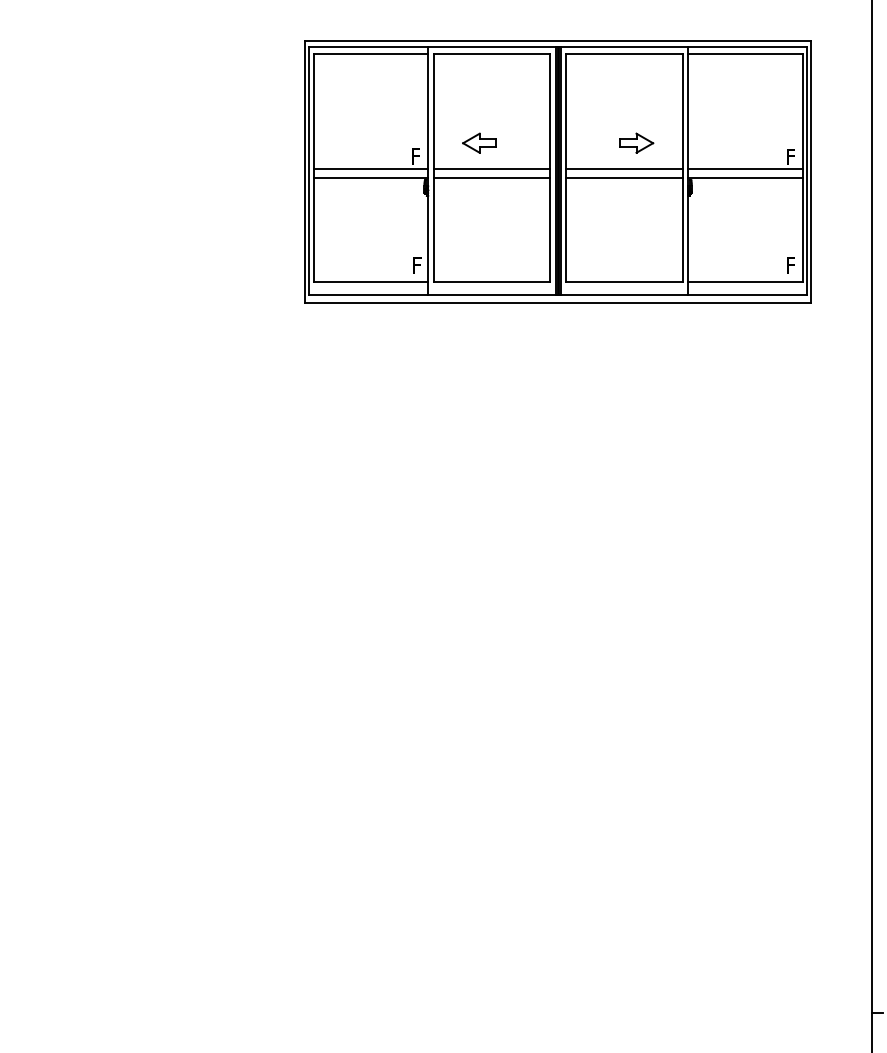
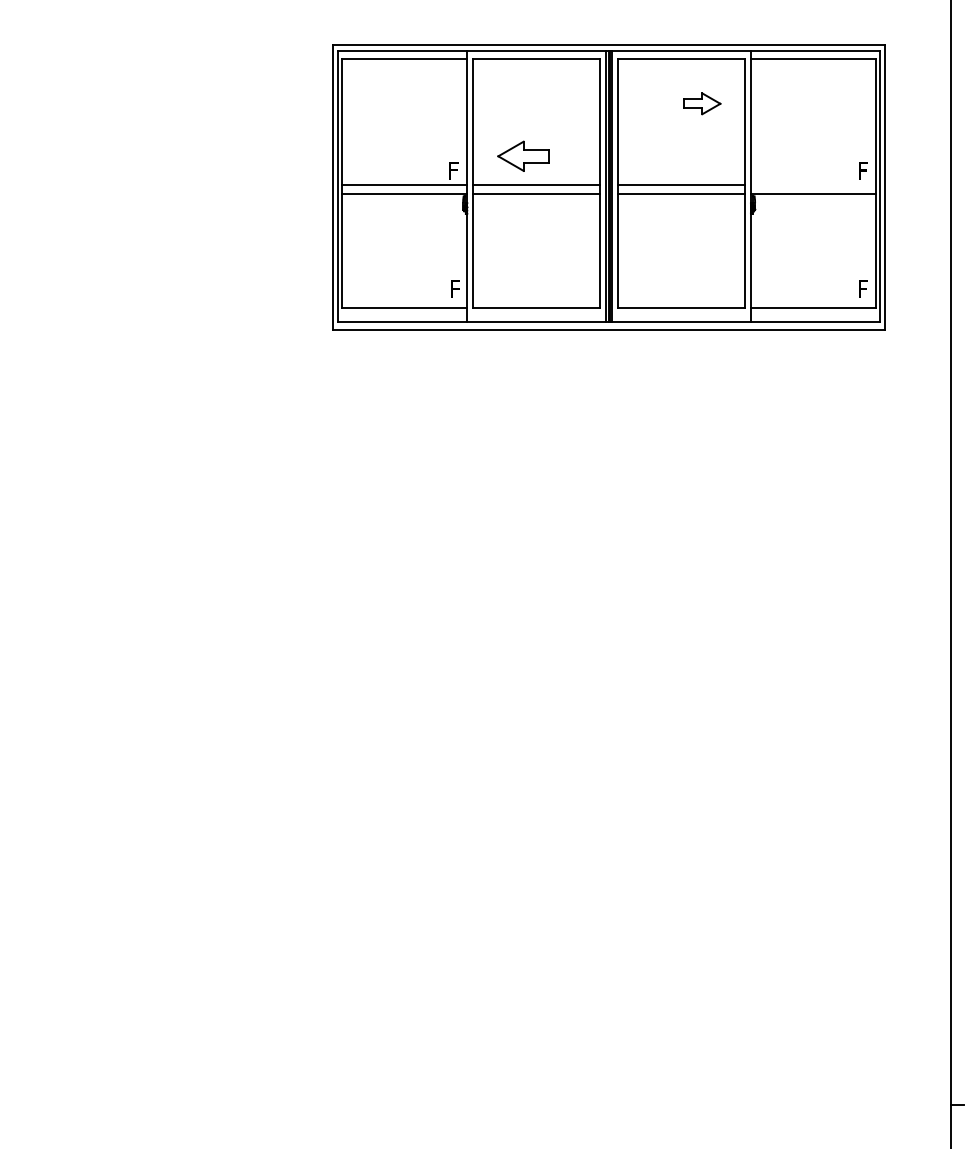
part: (479, 142) -> (523, 155), size x1.4
part: (636, 142) -> (702, 103), moved
line: (745, 169) -> (813, 184), removed

